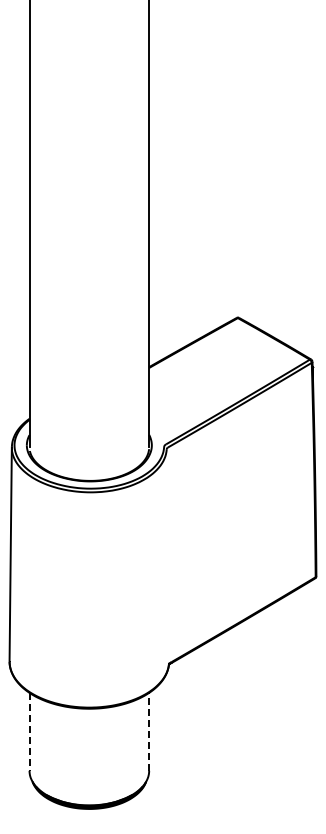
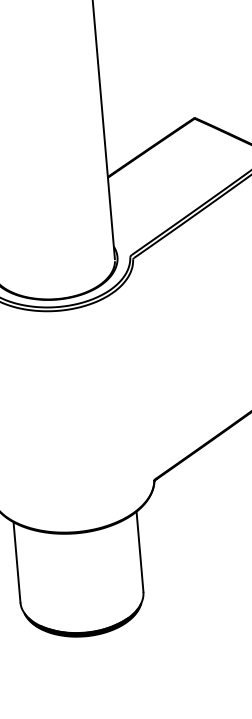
line: (29, 731) -> (16, 561), dashed -> solid
line: (149, 731) -> (140, 551), dashed -> solid

